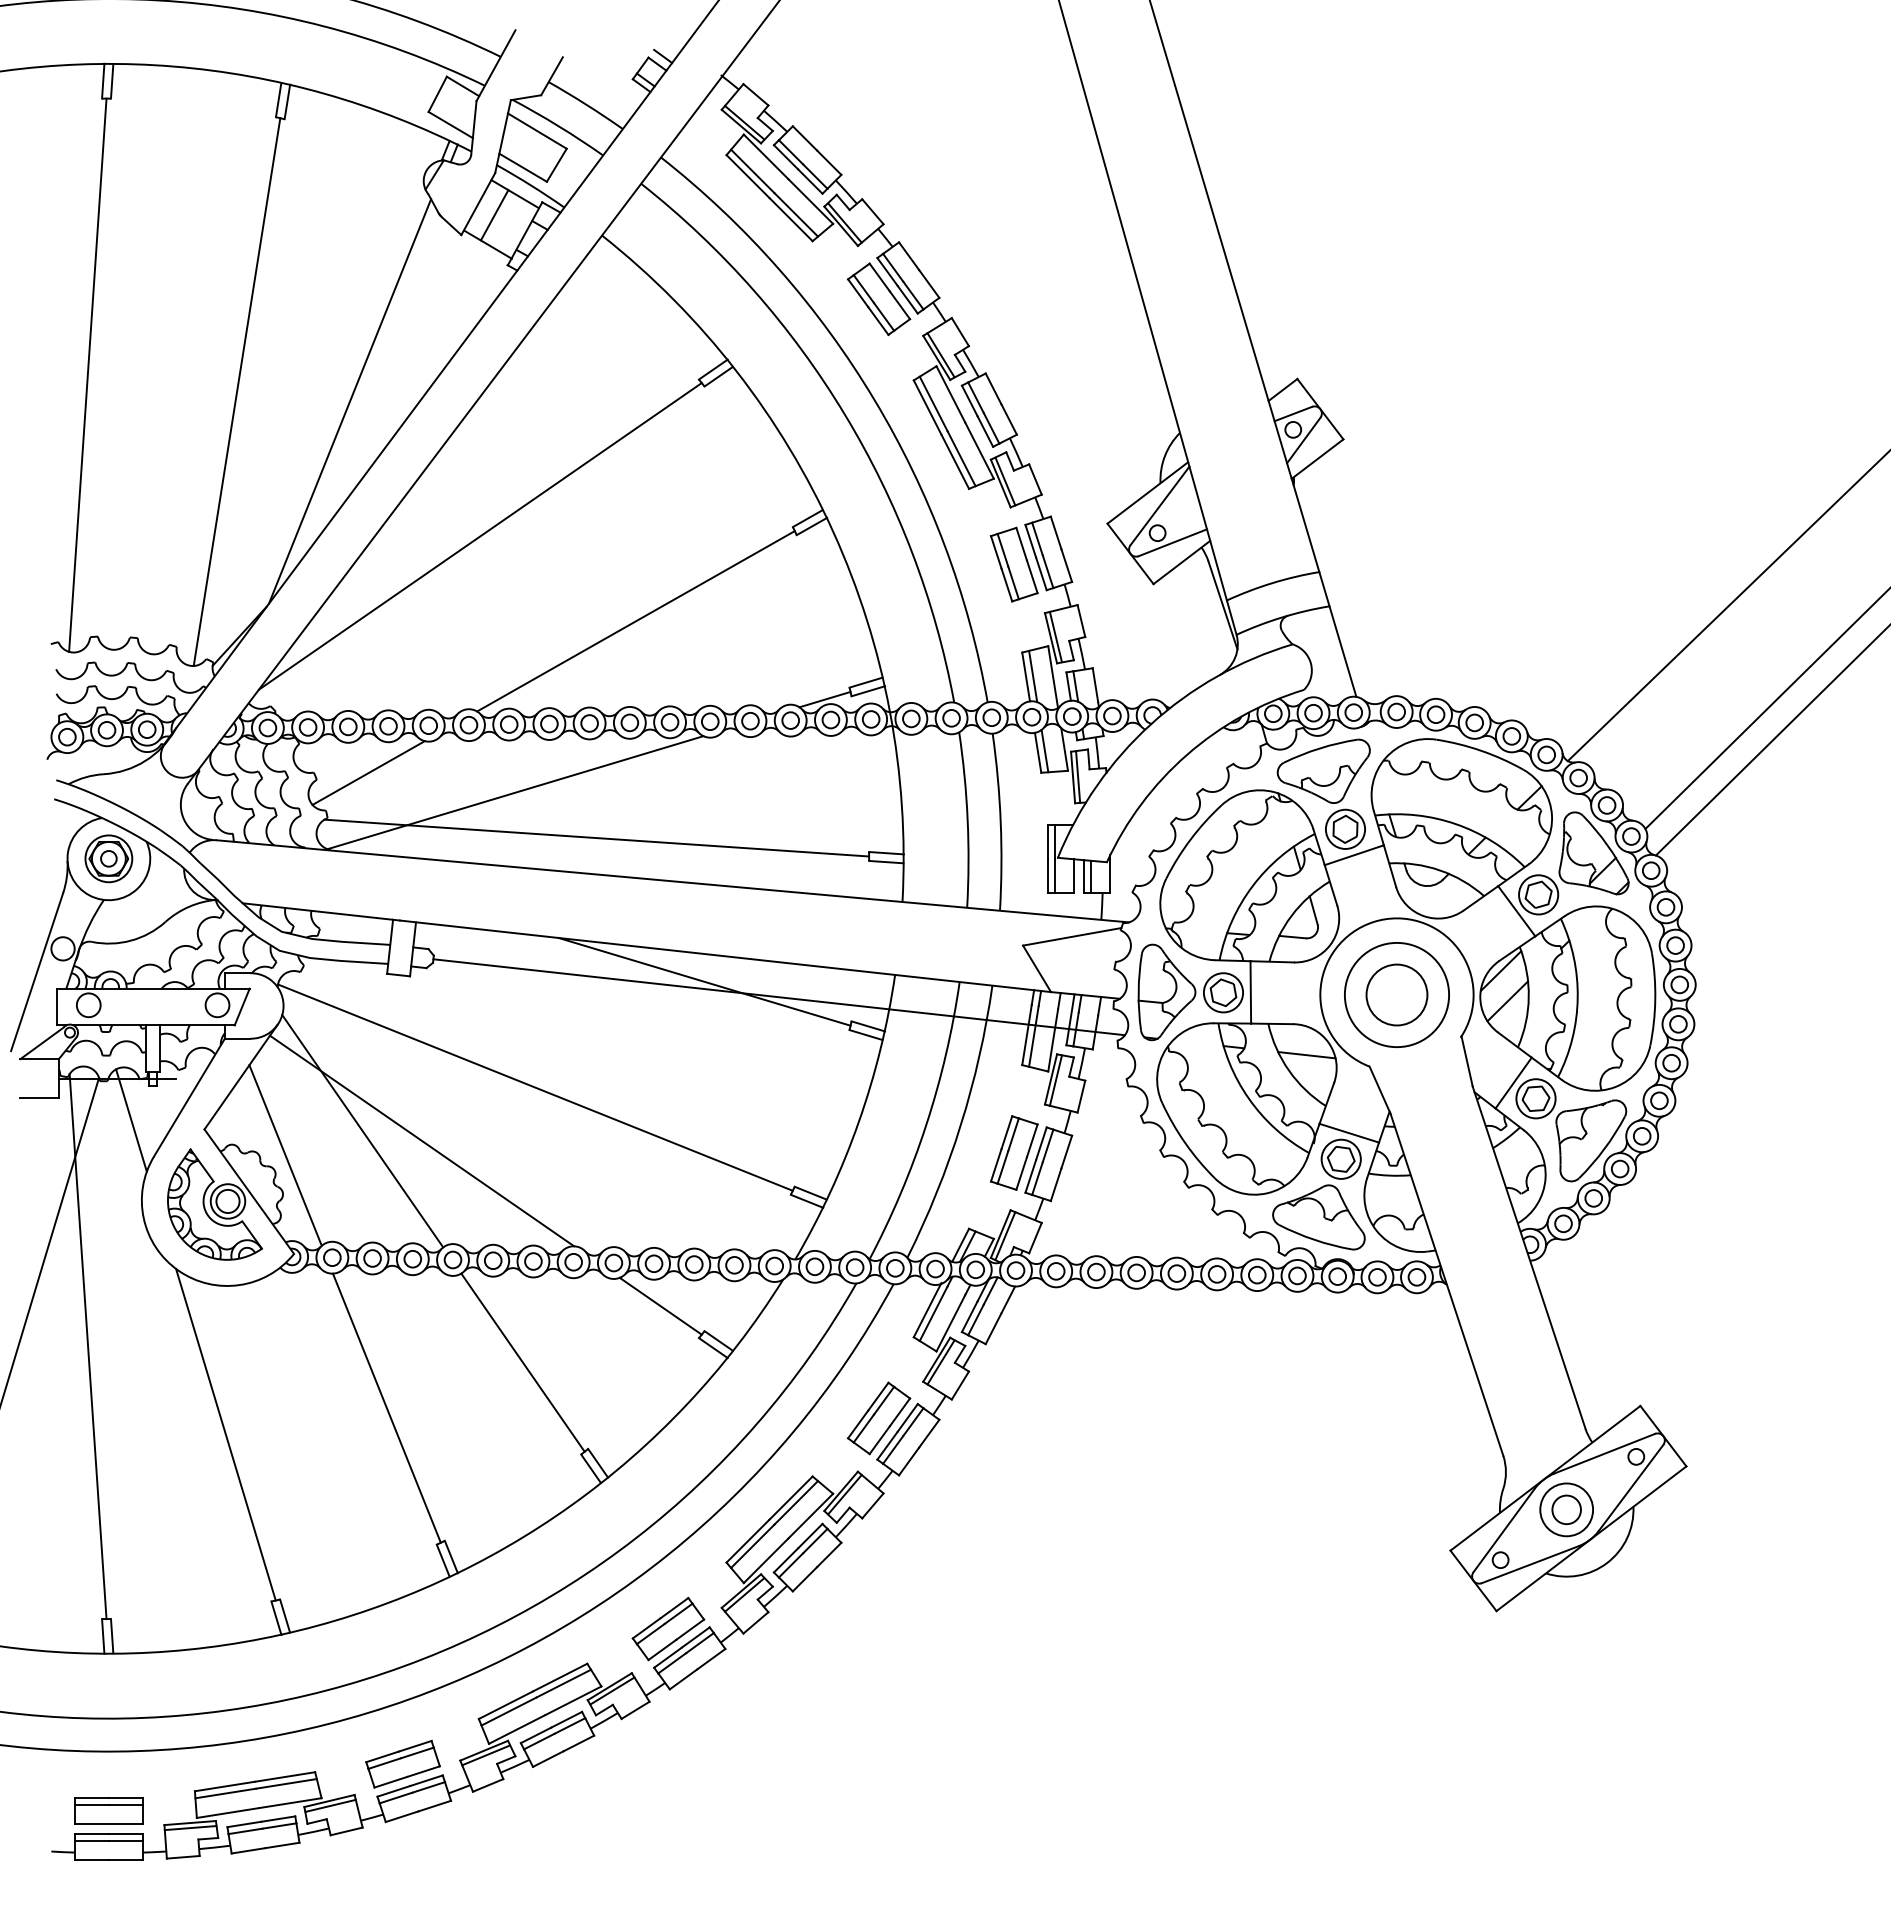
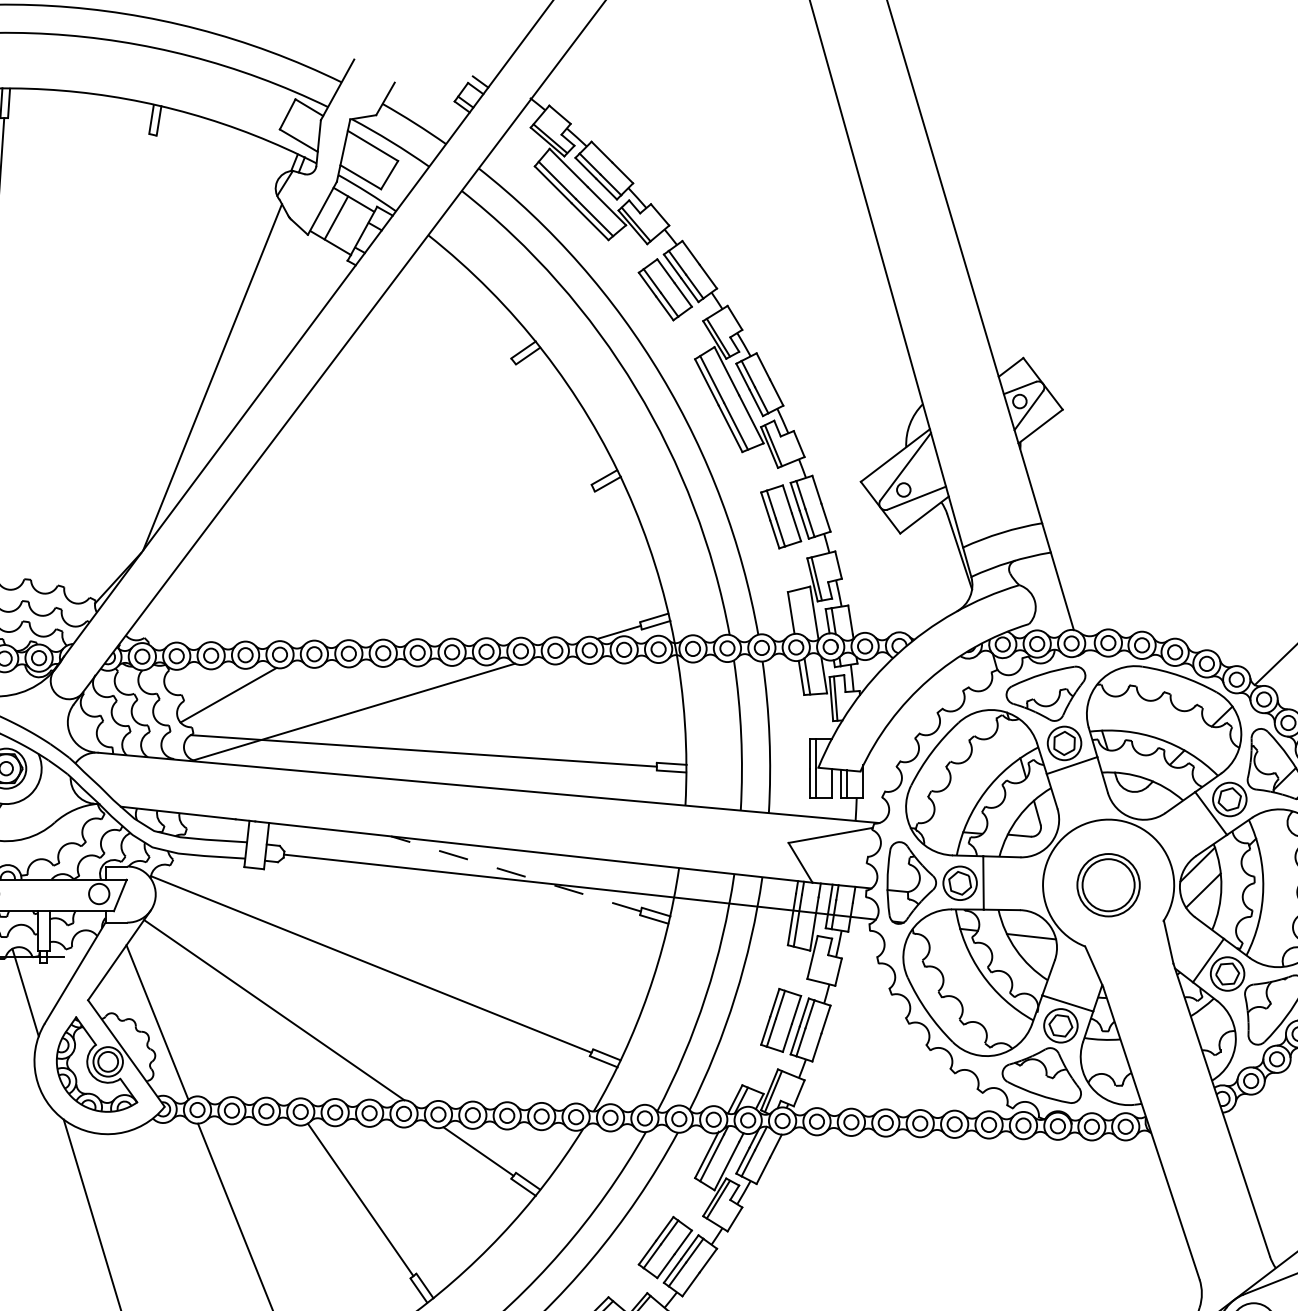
line: (236, 392) -> (115, 369), removed
line: (479, 536) -> (323, 492), removed
line: (635, 621) -> (456, 565), removed
line: (1033, 676) -> (797, 612), removed
line: (704, 981) -> (515, 873), solid -> dashed
circle: (1396, 994) -> (1108, 884), size x0.7
line: (1055, 1080) -> (816, 958), removed
line: (362, 1131) -> (223, 1002), removed

